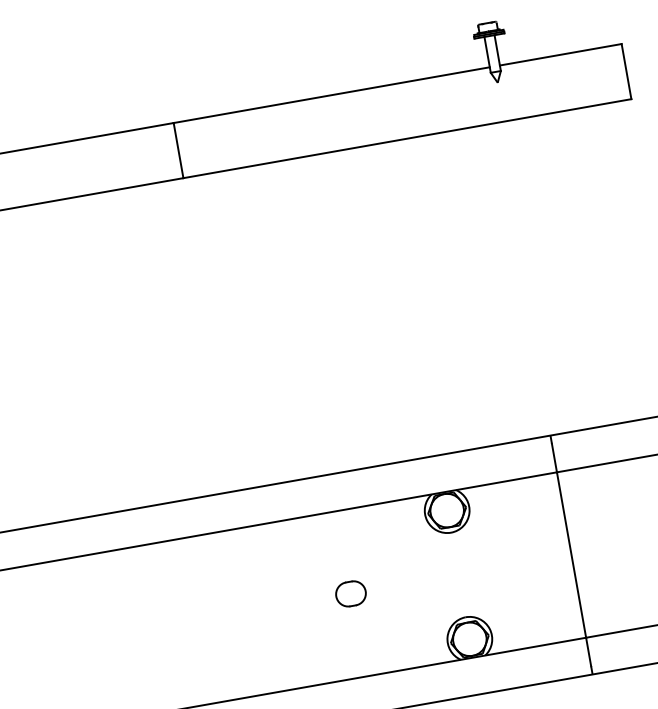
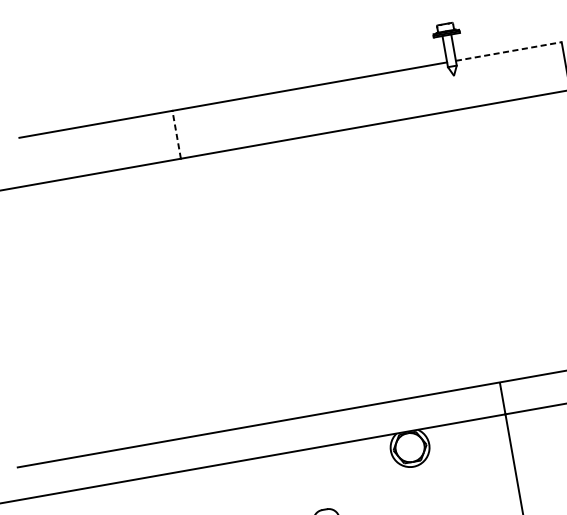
line: (560, 54) -> (508, 51), solid -> dashed
line: (178, 150) -> (176, 134), solid -> dashed

